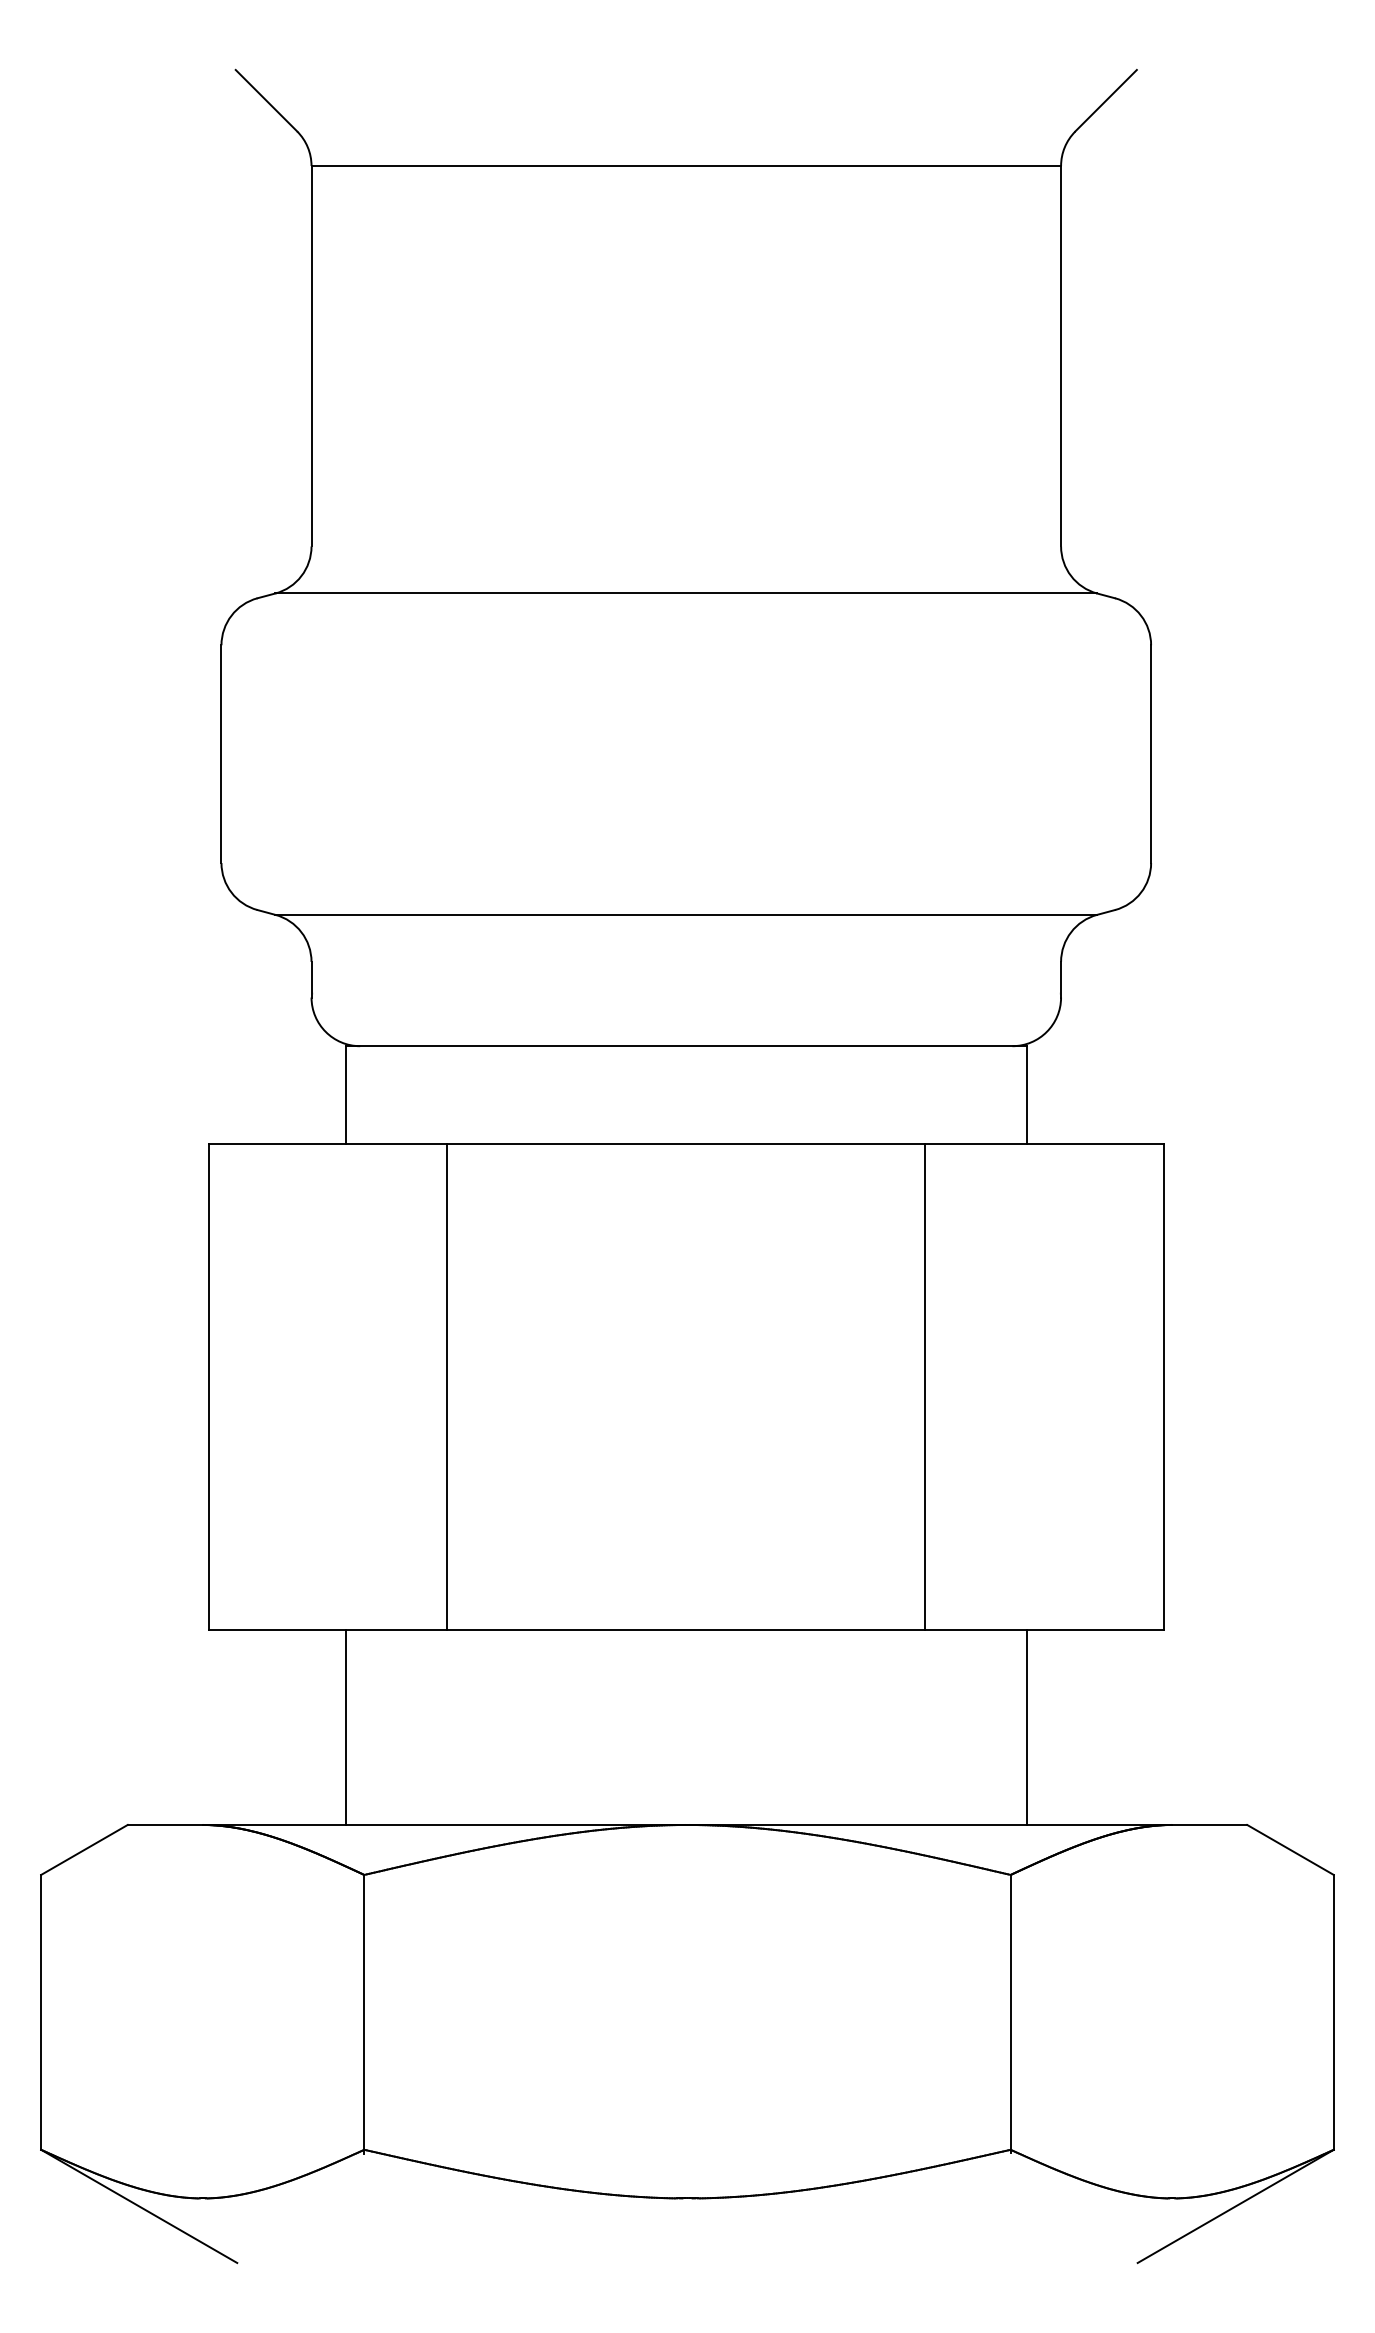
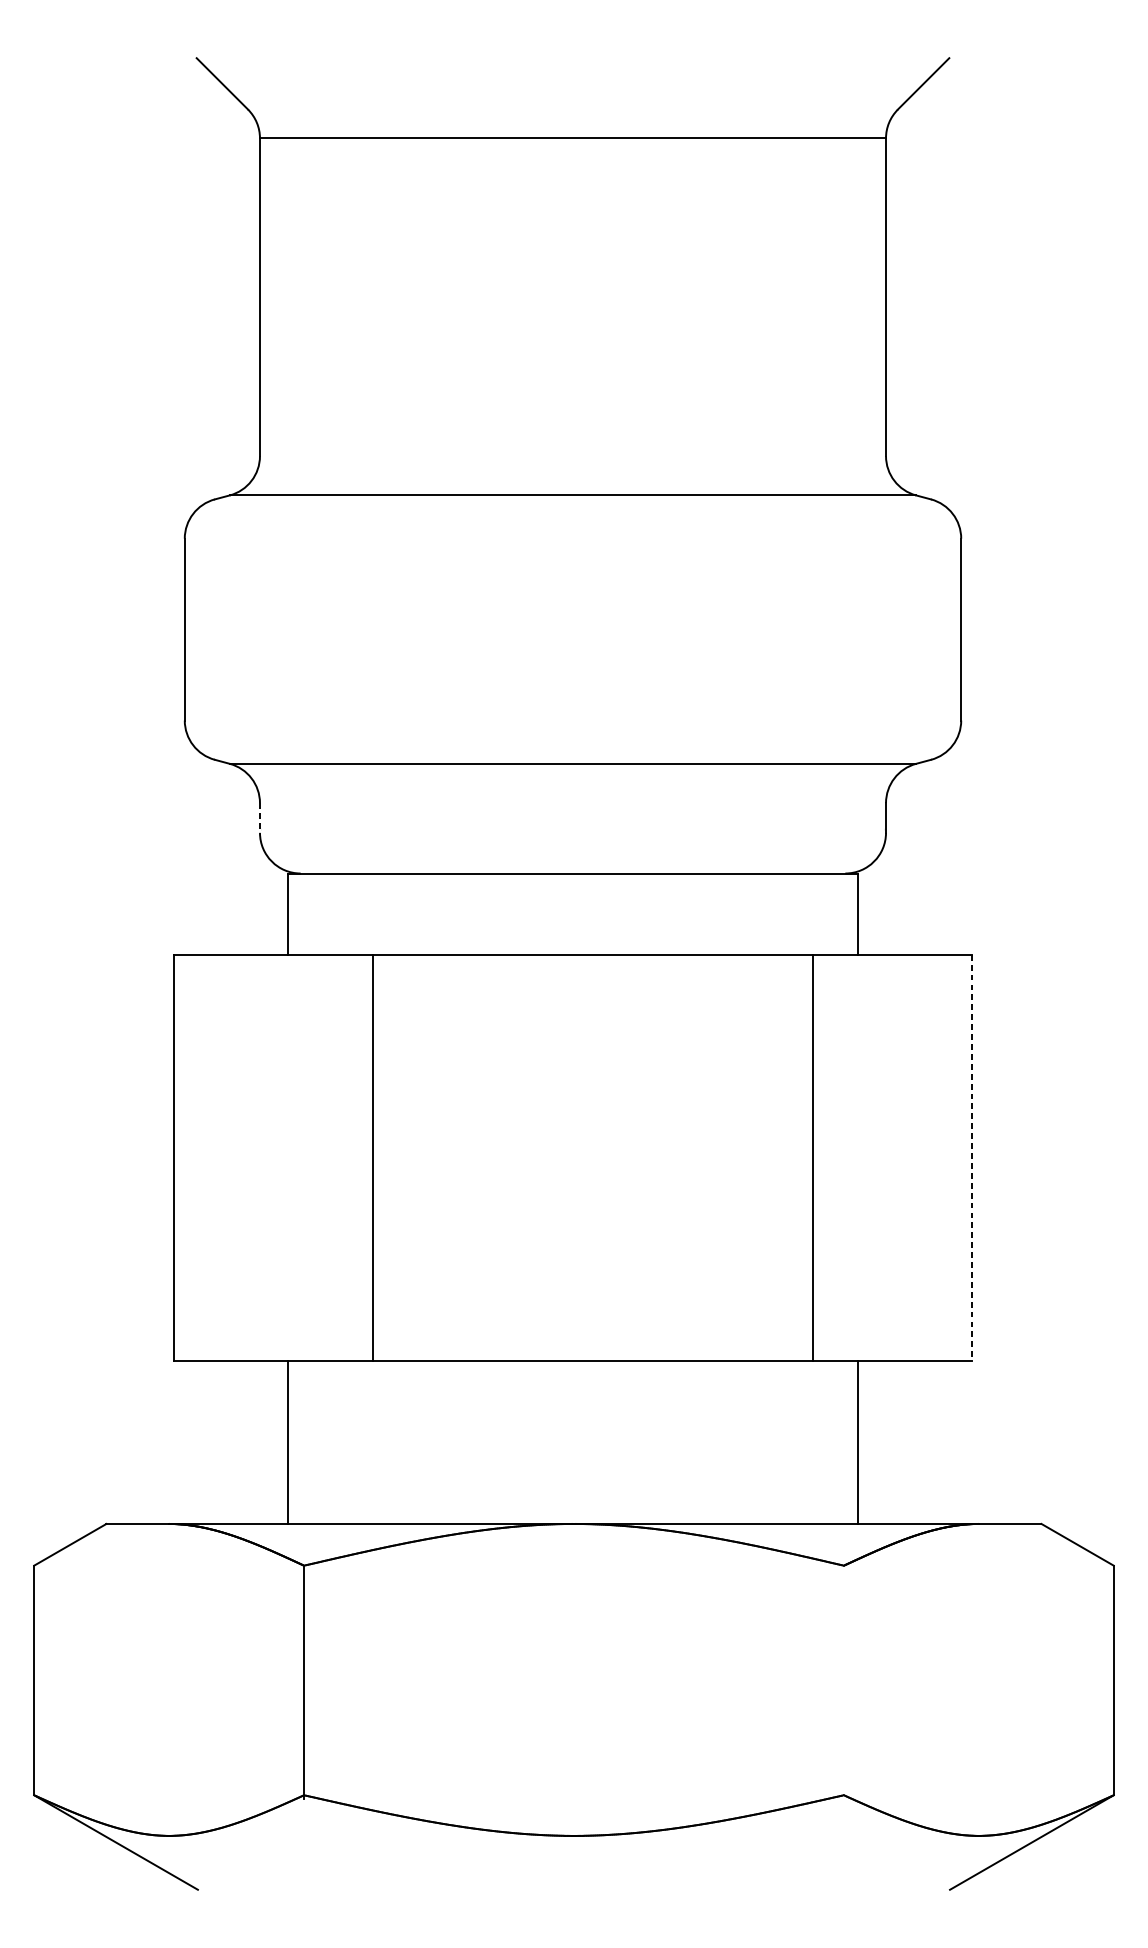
line: (311, 979) -> (259, 817), solid -> dashed
line: (925, 1386) -> (813, 1157), moved
line: (1164, 1387) -> (972, 1158), solid -> dashed
line: (1010, 2013) -> (843, 1681), removed

